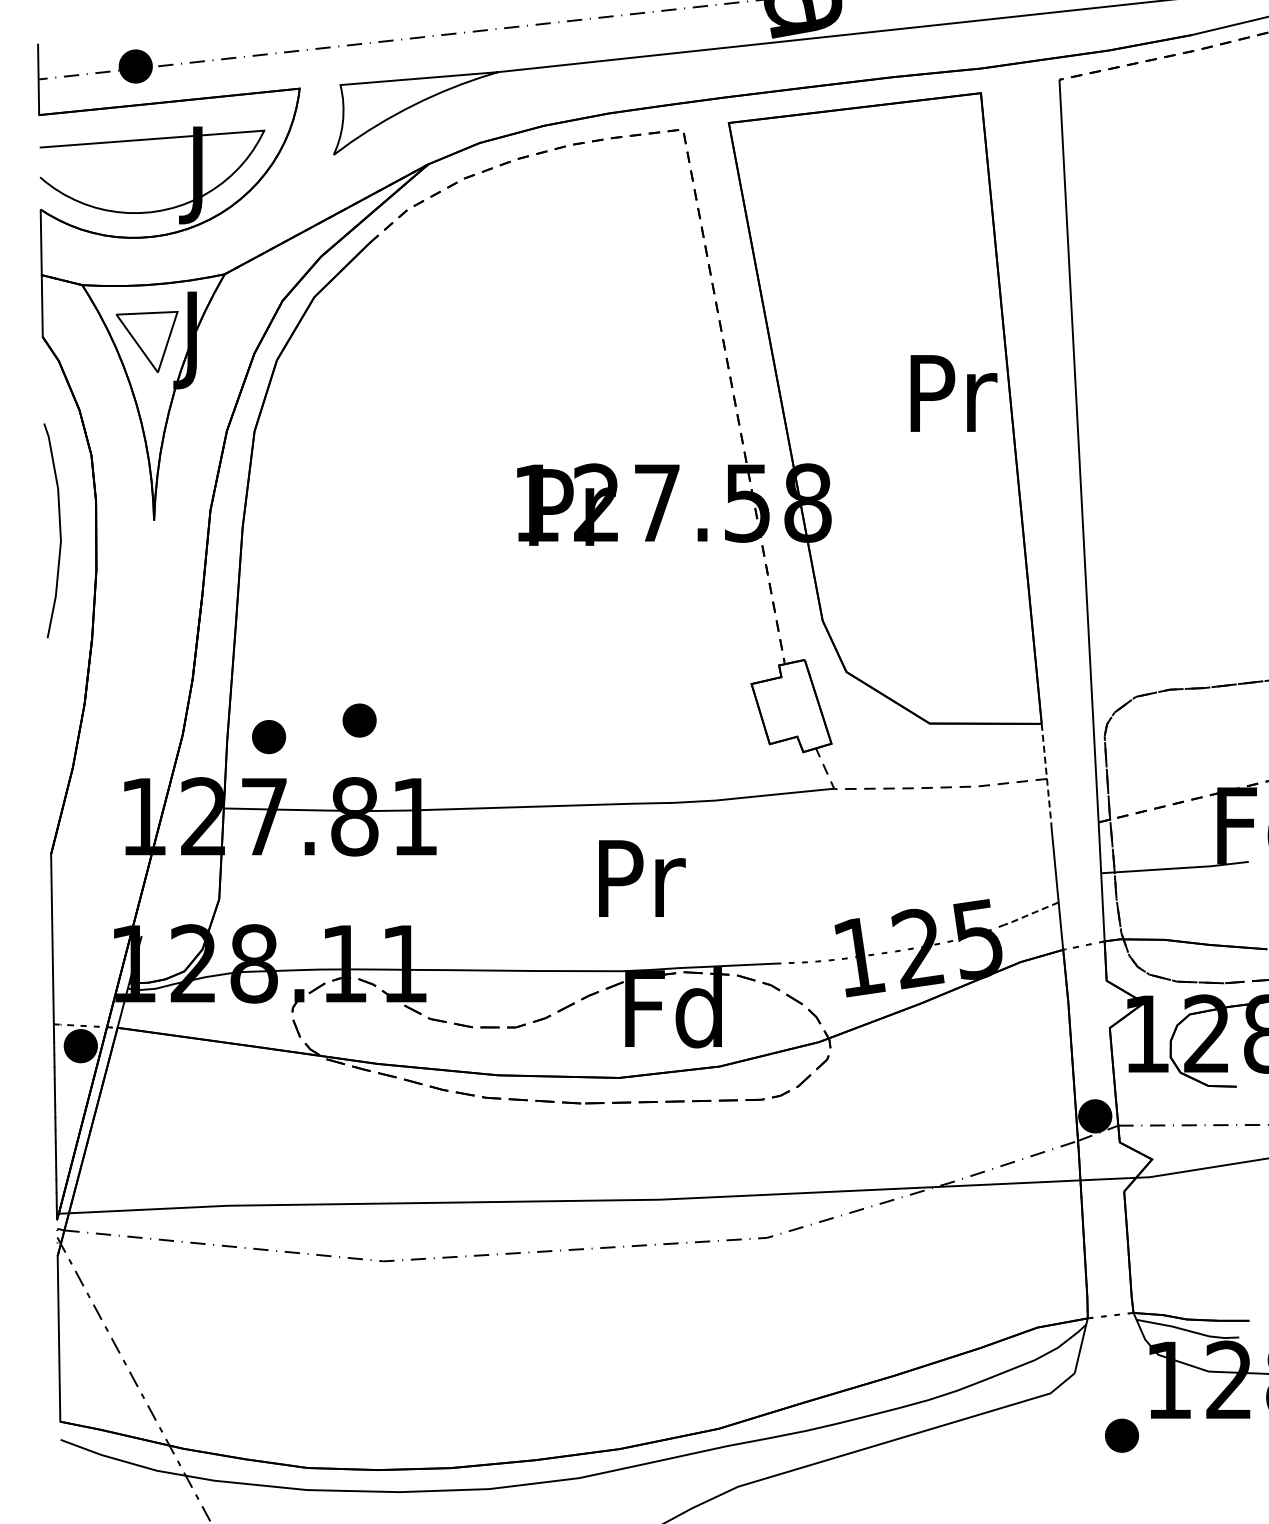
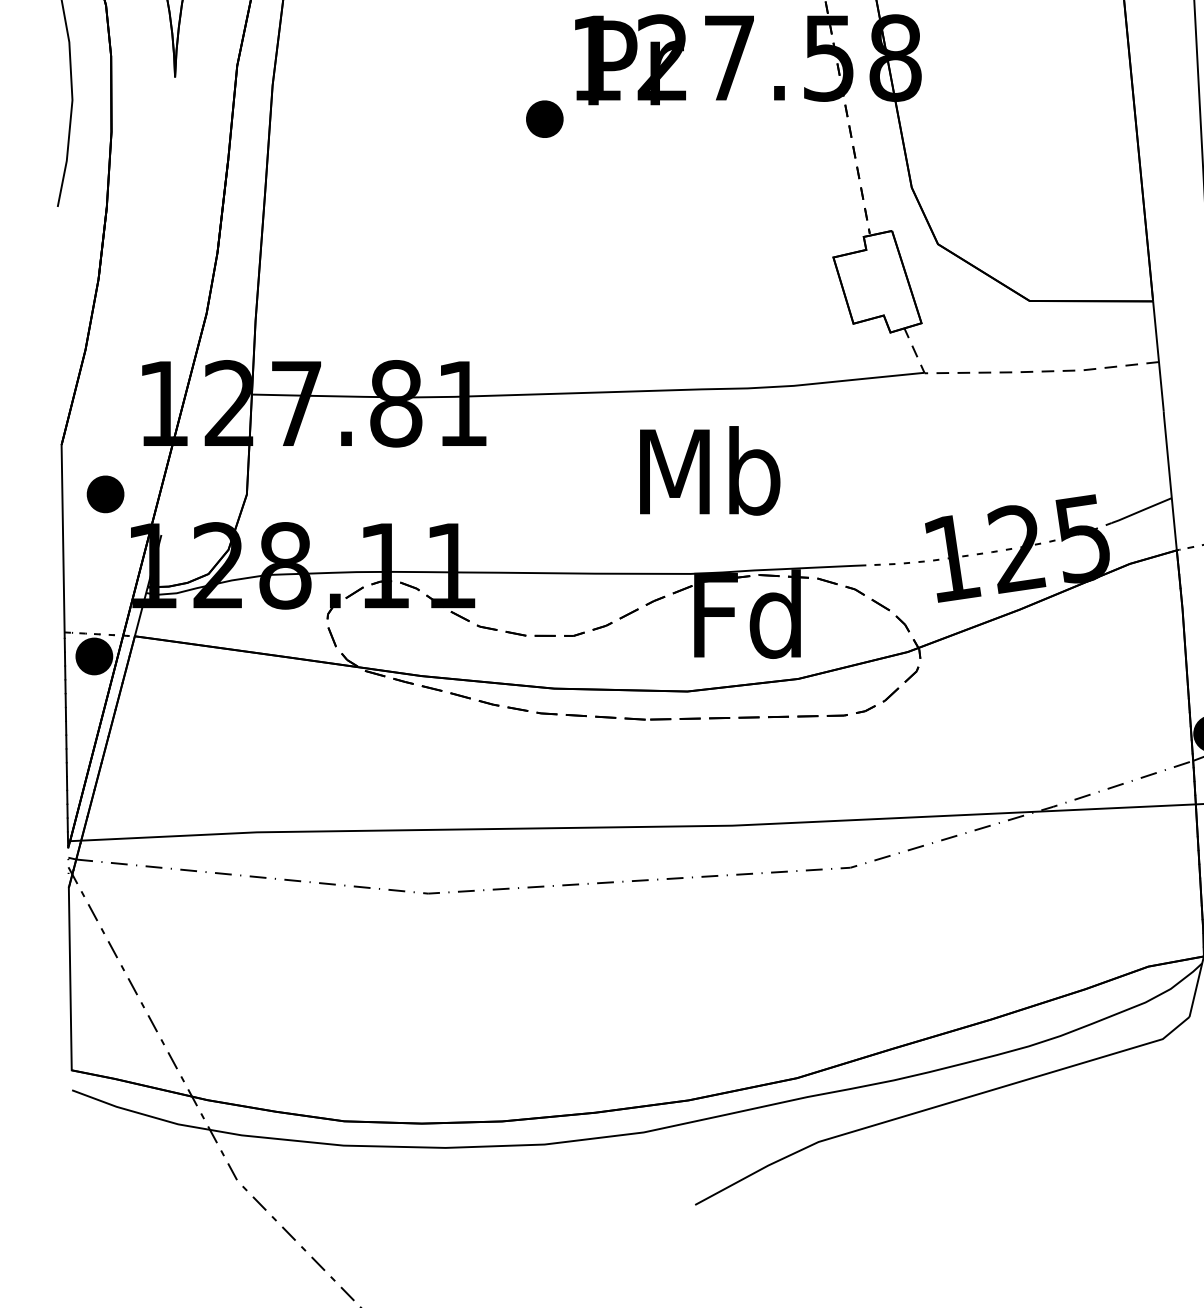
part: (359, 720) -> (544, 119), moved
part: (268, 737) -> (104, 494), moved
line: (1046, 774) -> (1158, 357), dashed -> solid
text: (639, 877) -> (709, 470), Pr -> Mb
line: (1030, 914) -> (1140, 511), dashed -> solid

